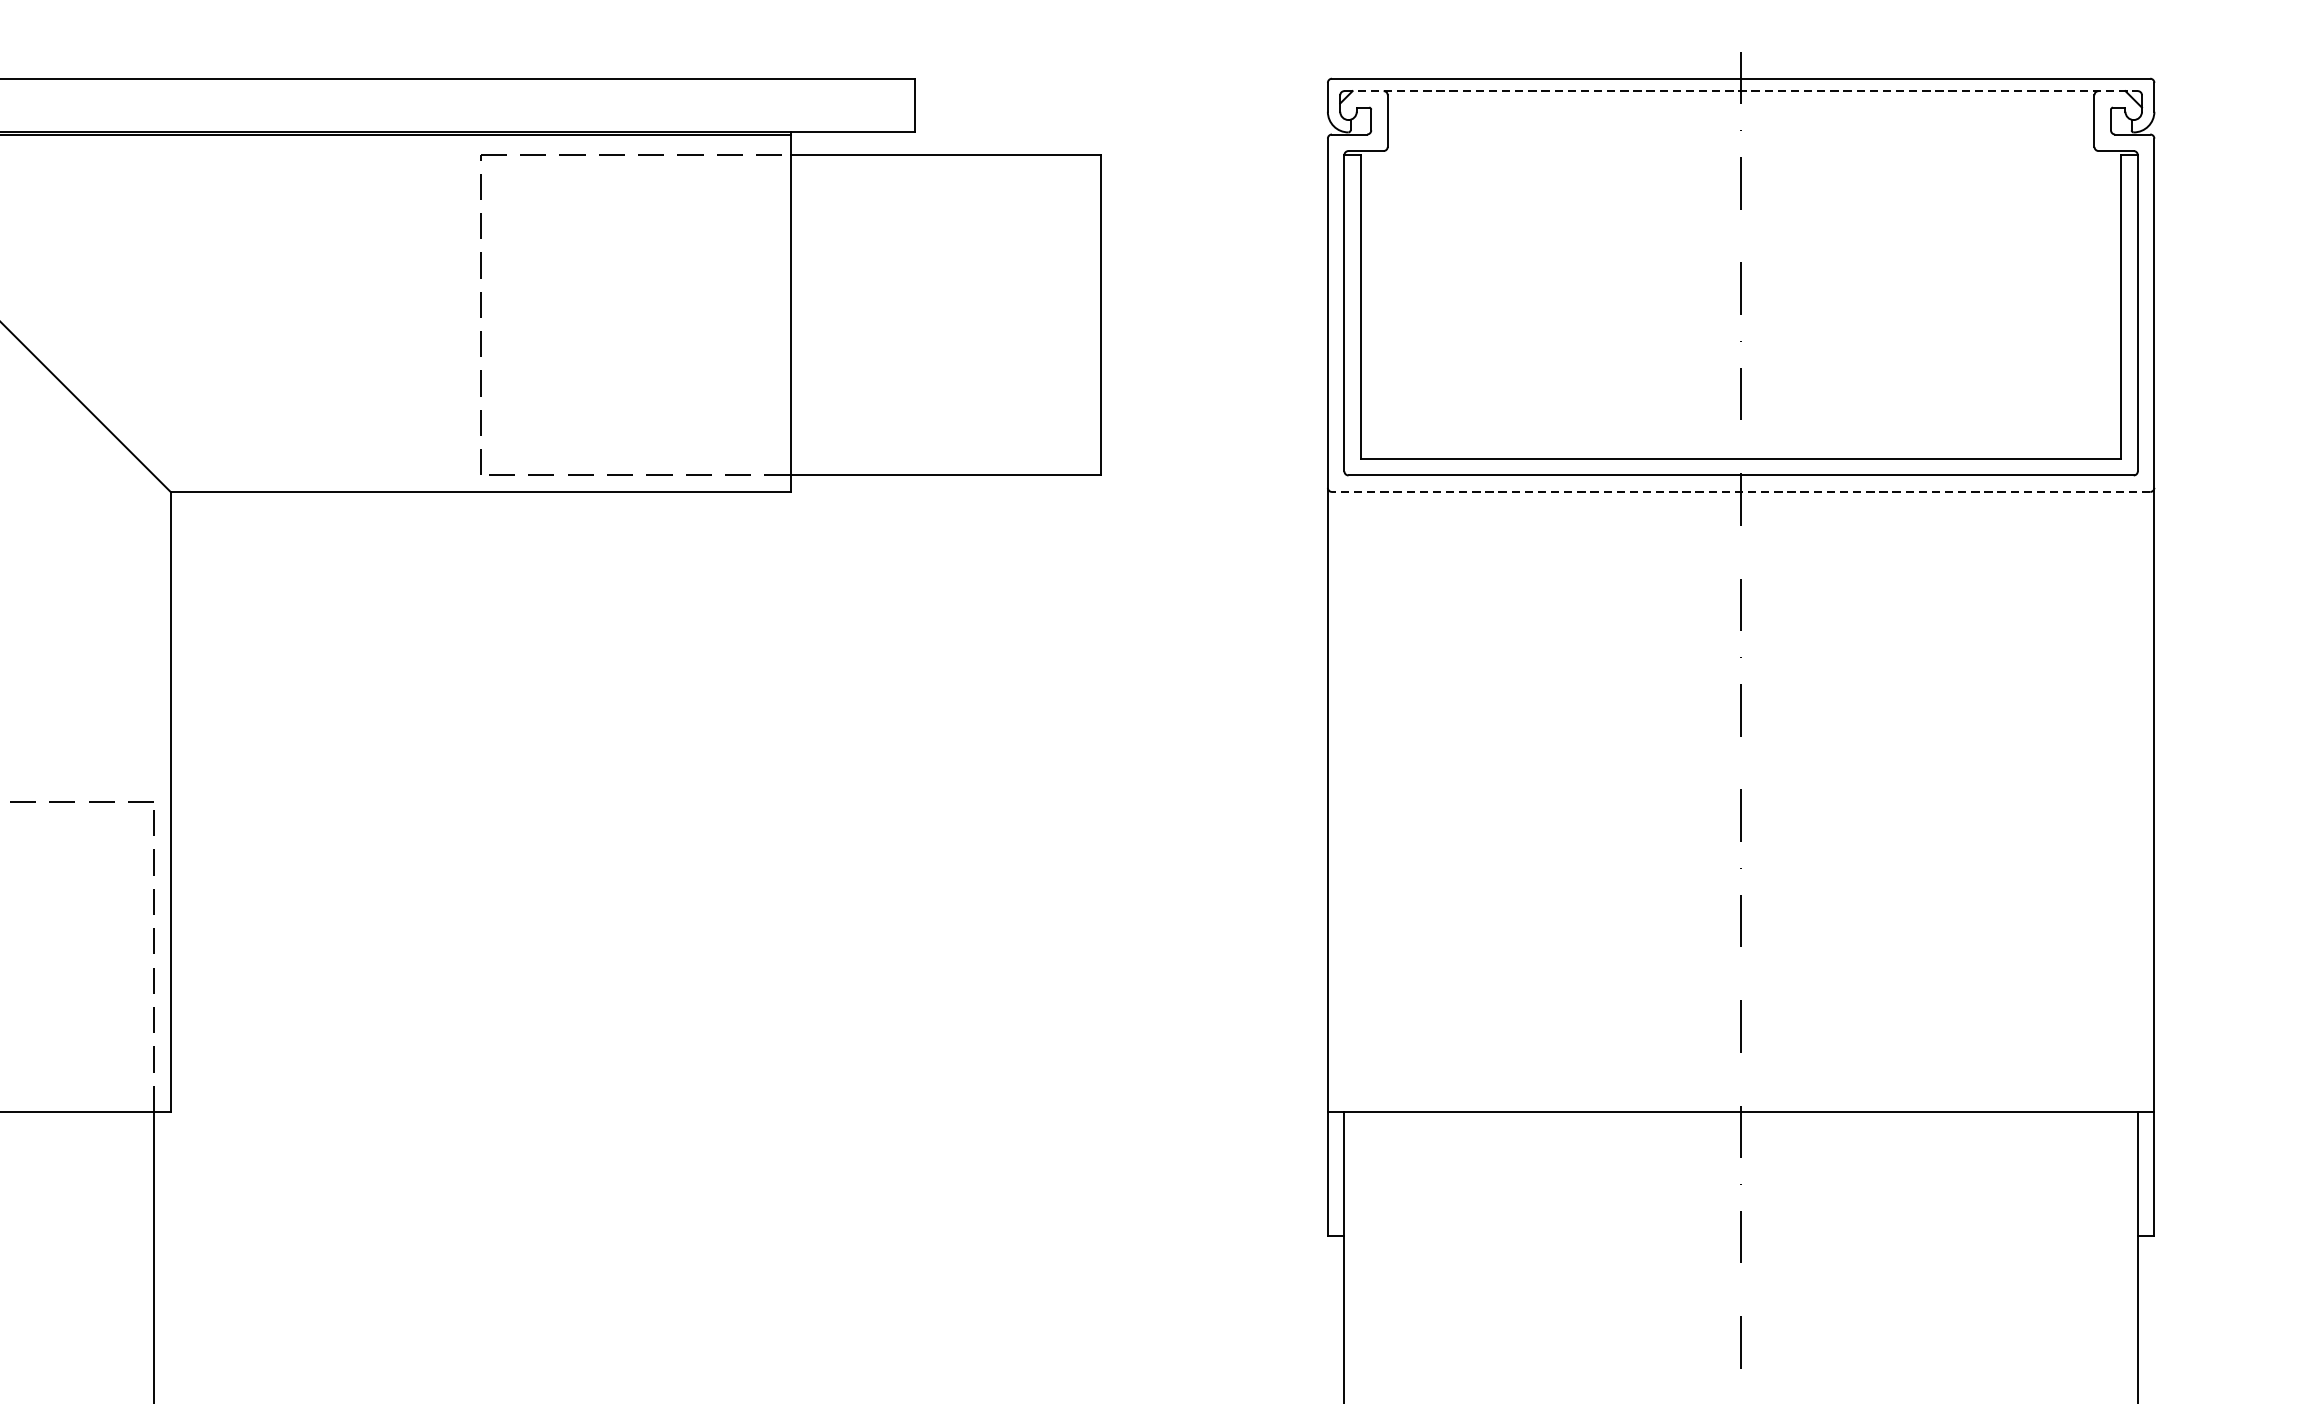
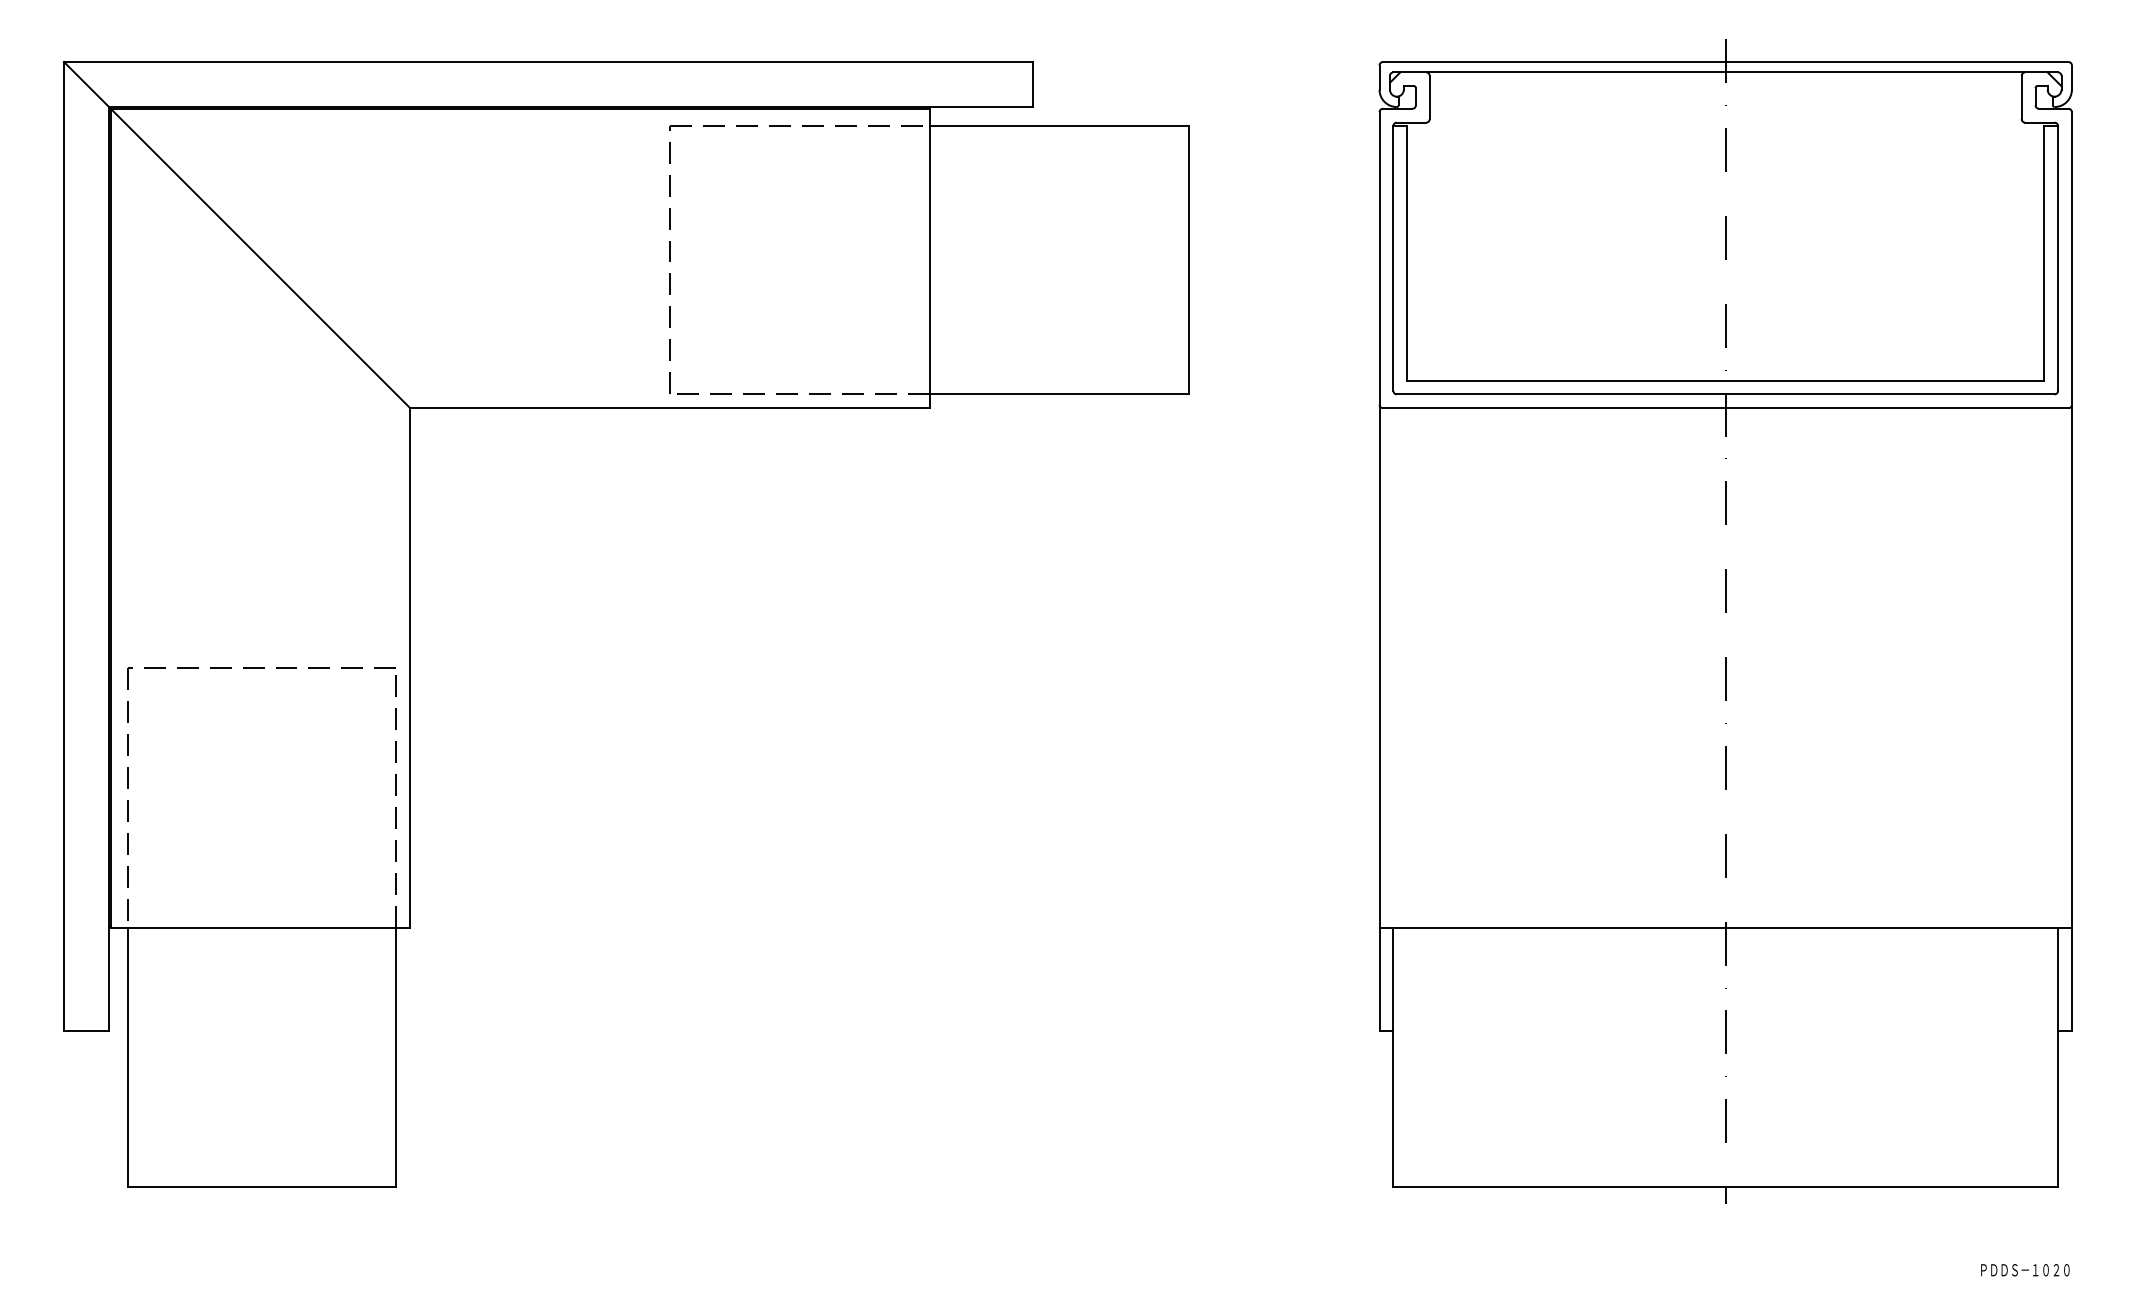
line: (1742, 91) -> (1726, 72), dashed -> solid
line: (1740, 492) -> (1725, 408), dashed -> solid

